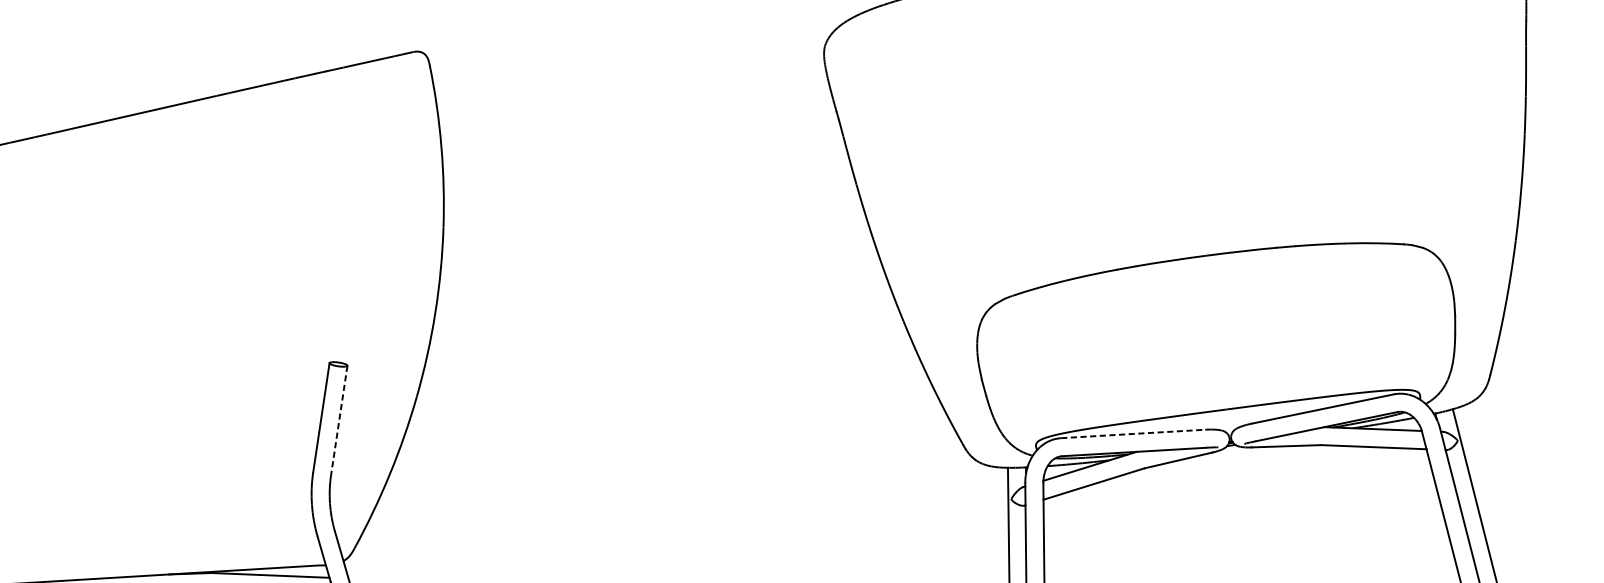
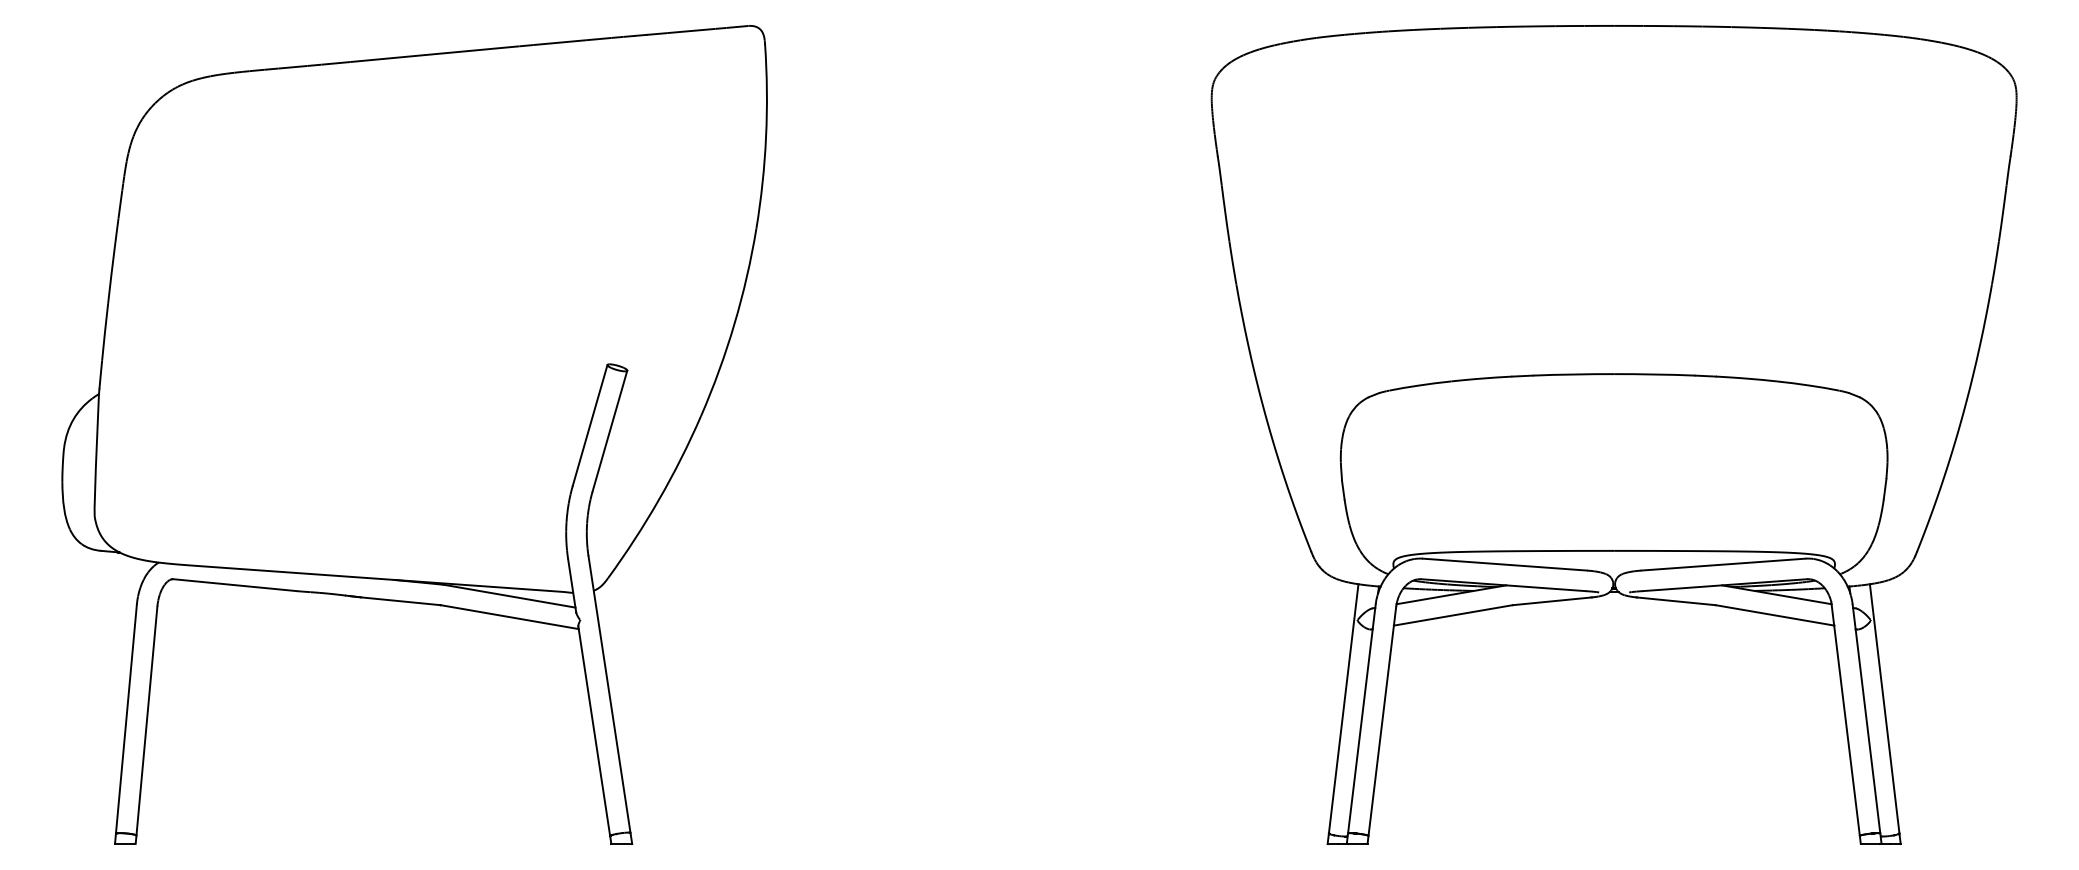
line: (338, 420) -> (609, 431), dashed -> solid
line: (1133, 433) -> (1505, 564), dashed -> solid

